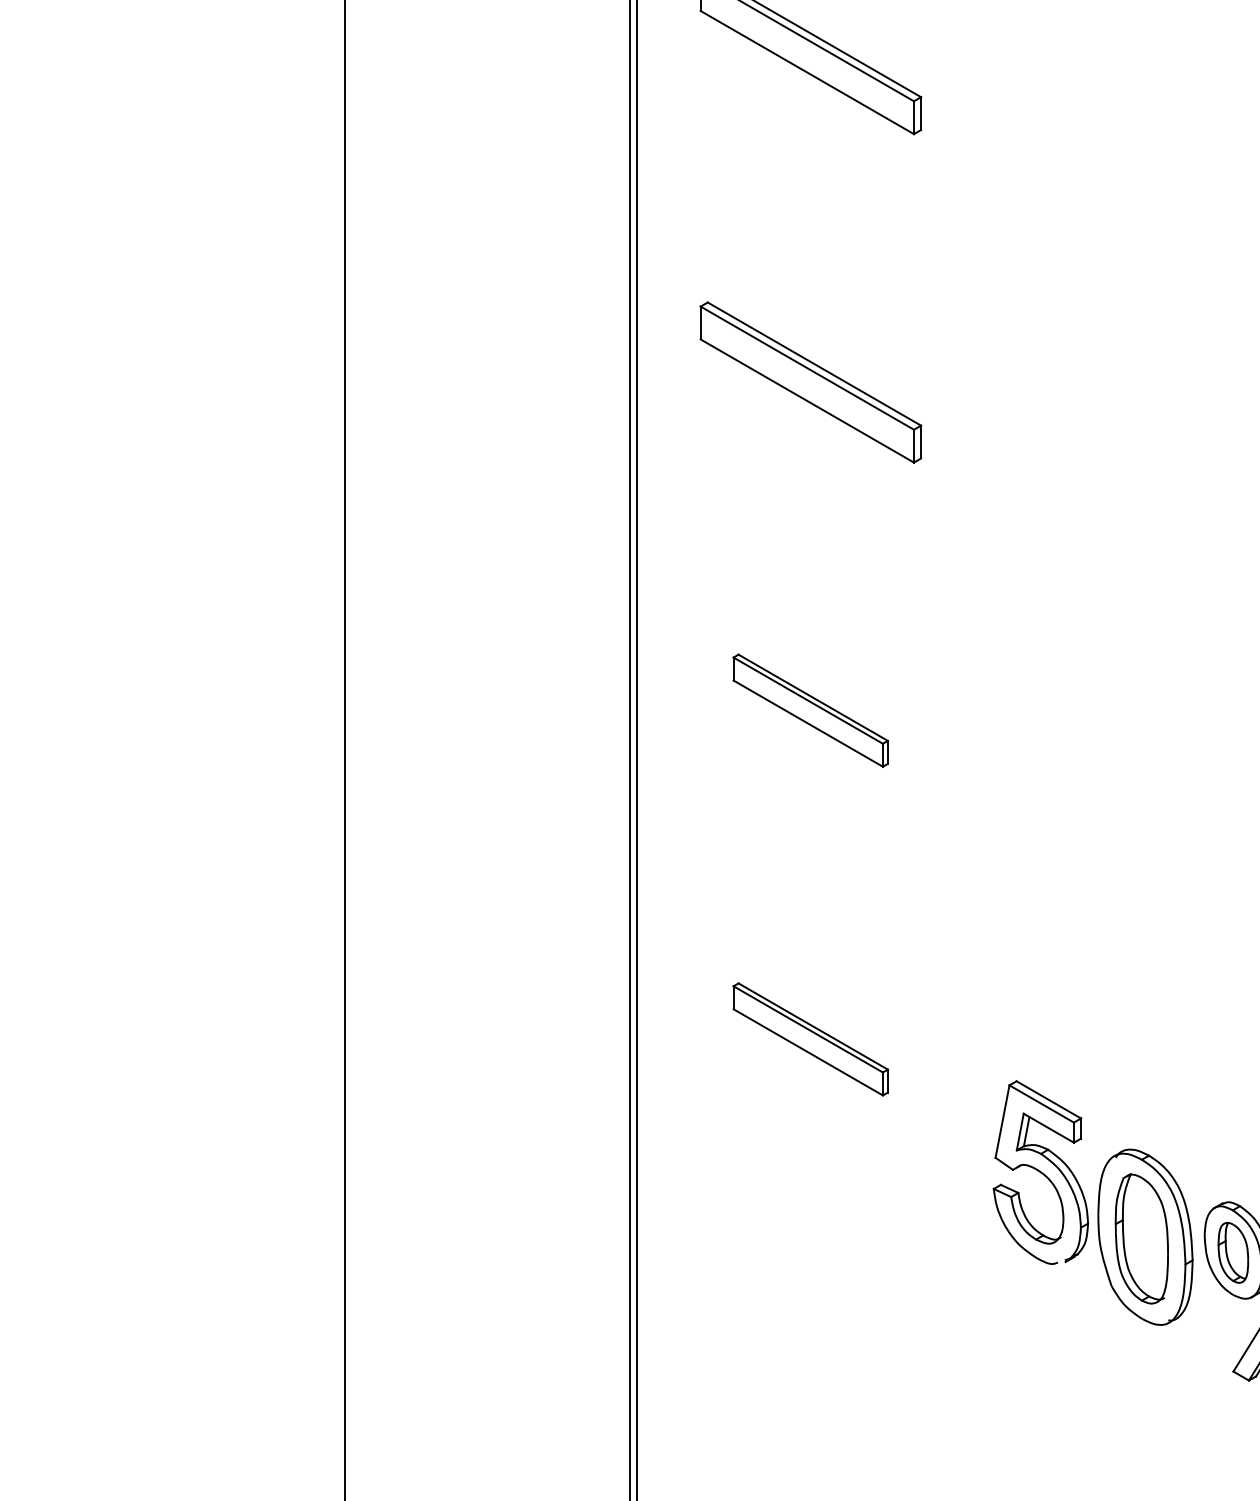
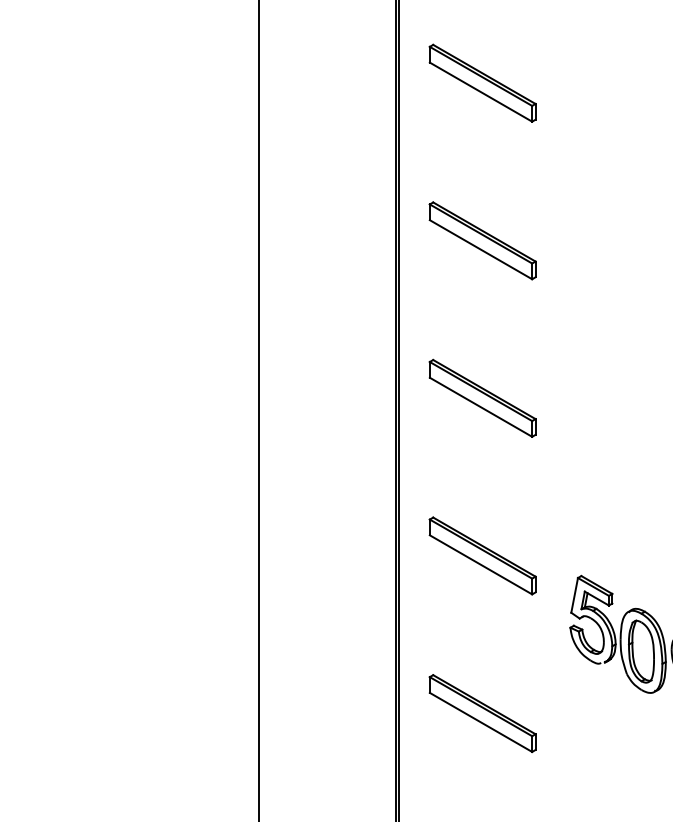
part: (810, 709) -> (482, 397), size x1.43
part: (810, 1038) -> (482, 555), size x1.43
part: (810, 1367) -> (482, 713), added

